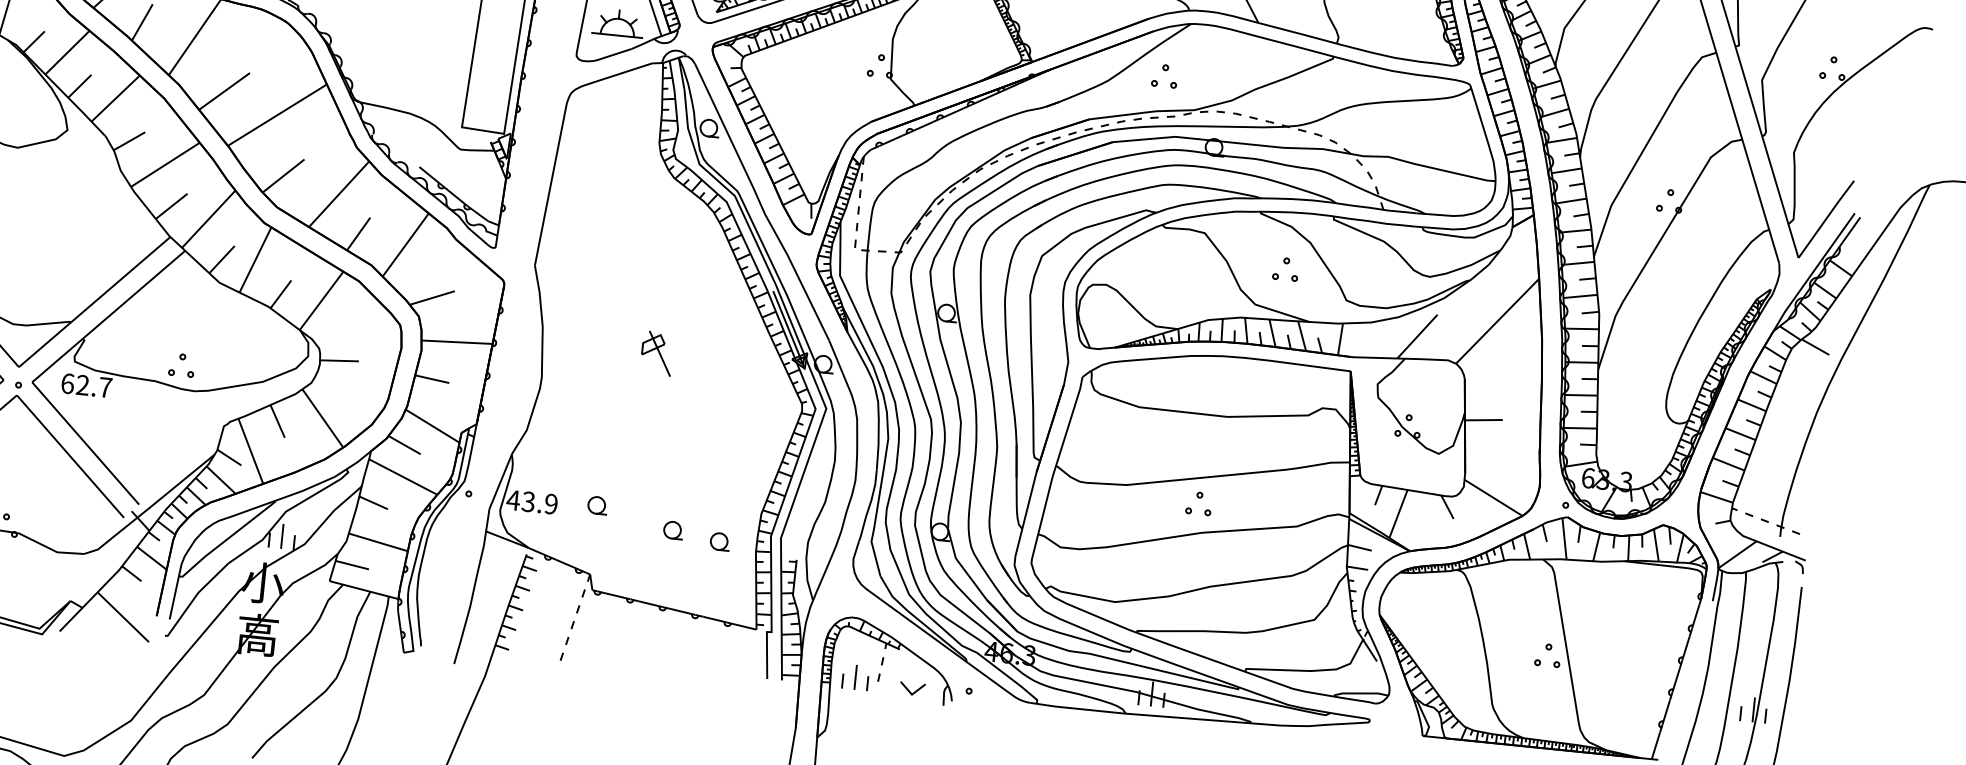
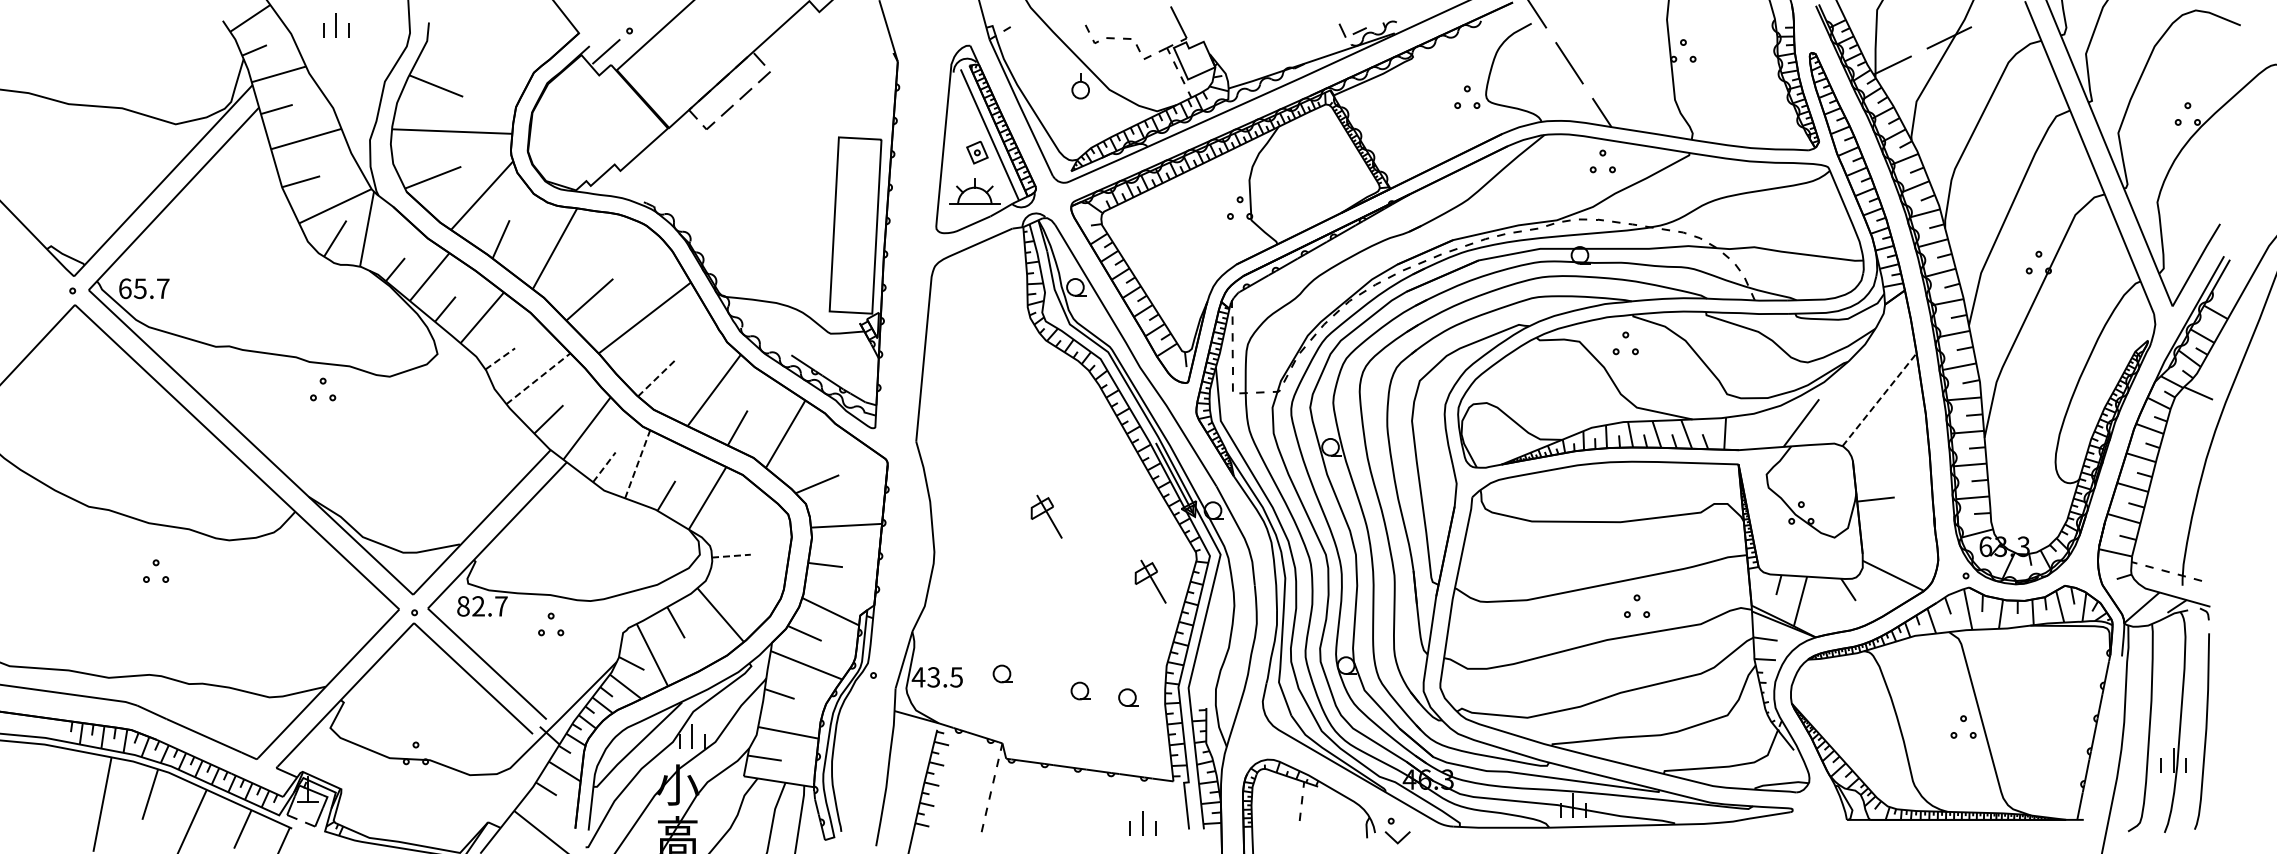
part: (1164, 76) -> (1602, 161), moved
line: (129, 140) -> (500, 358), solid -> dashed
line: (165, 164) -> (538, 378), solid -> dashed
line: (283, 175) -> (657, 377), solid -> dashed
line: (222, 259) -> (604, 467), solid -> dashed
line: (255, 259) -> (637, 463), solid -> dashed
part: (1285, 269) -> (1625, 343), moved
line: (1497, 321) -> (1879, 399), solid -> dashed
line: (339, 361) -> (731, 556), solid -> dashed
part: (182, 365) -> (551, 624), moved
text: (67, 383) -> (463, 606), 62.7 -> 82.7
part: (753, 428) -> (1150, 581), added
part: (1199, 502) -> (1637, 605), moved
text: (551, 504) -> (956, 677), 43.9 -> 43.5
part: (855, 676) -> (1142, 823), moved
part: (912, 688) -> (1397, 837), moved

